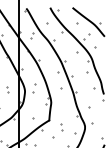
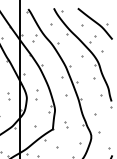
part: (61, 127) -> (66, 125), moved

